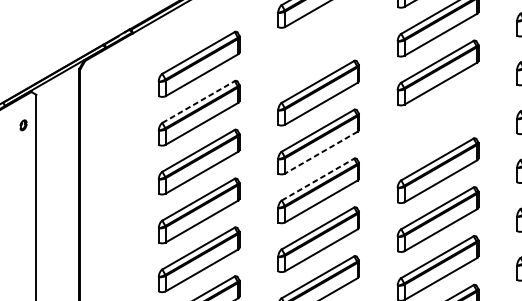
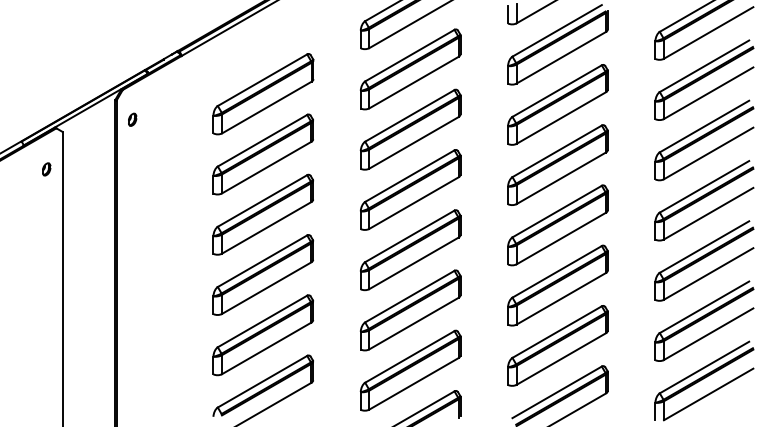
part: (318, 44) -> (410, 69), added
part: (93, 84) -> (132, 119), added
line: (198, 101) -> (262, 140), dashed -> solid
part: (437, 121) -> (557, 164), added
line: (321, 152) -> (414, 203), dashed -> solid
line: (317, 179) -> (409, 236), dashed -> solid

